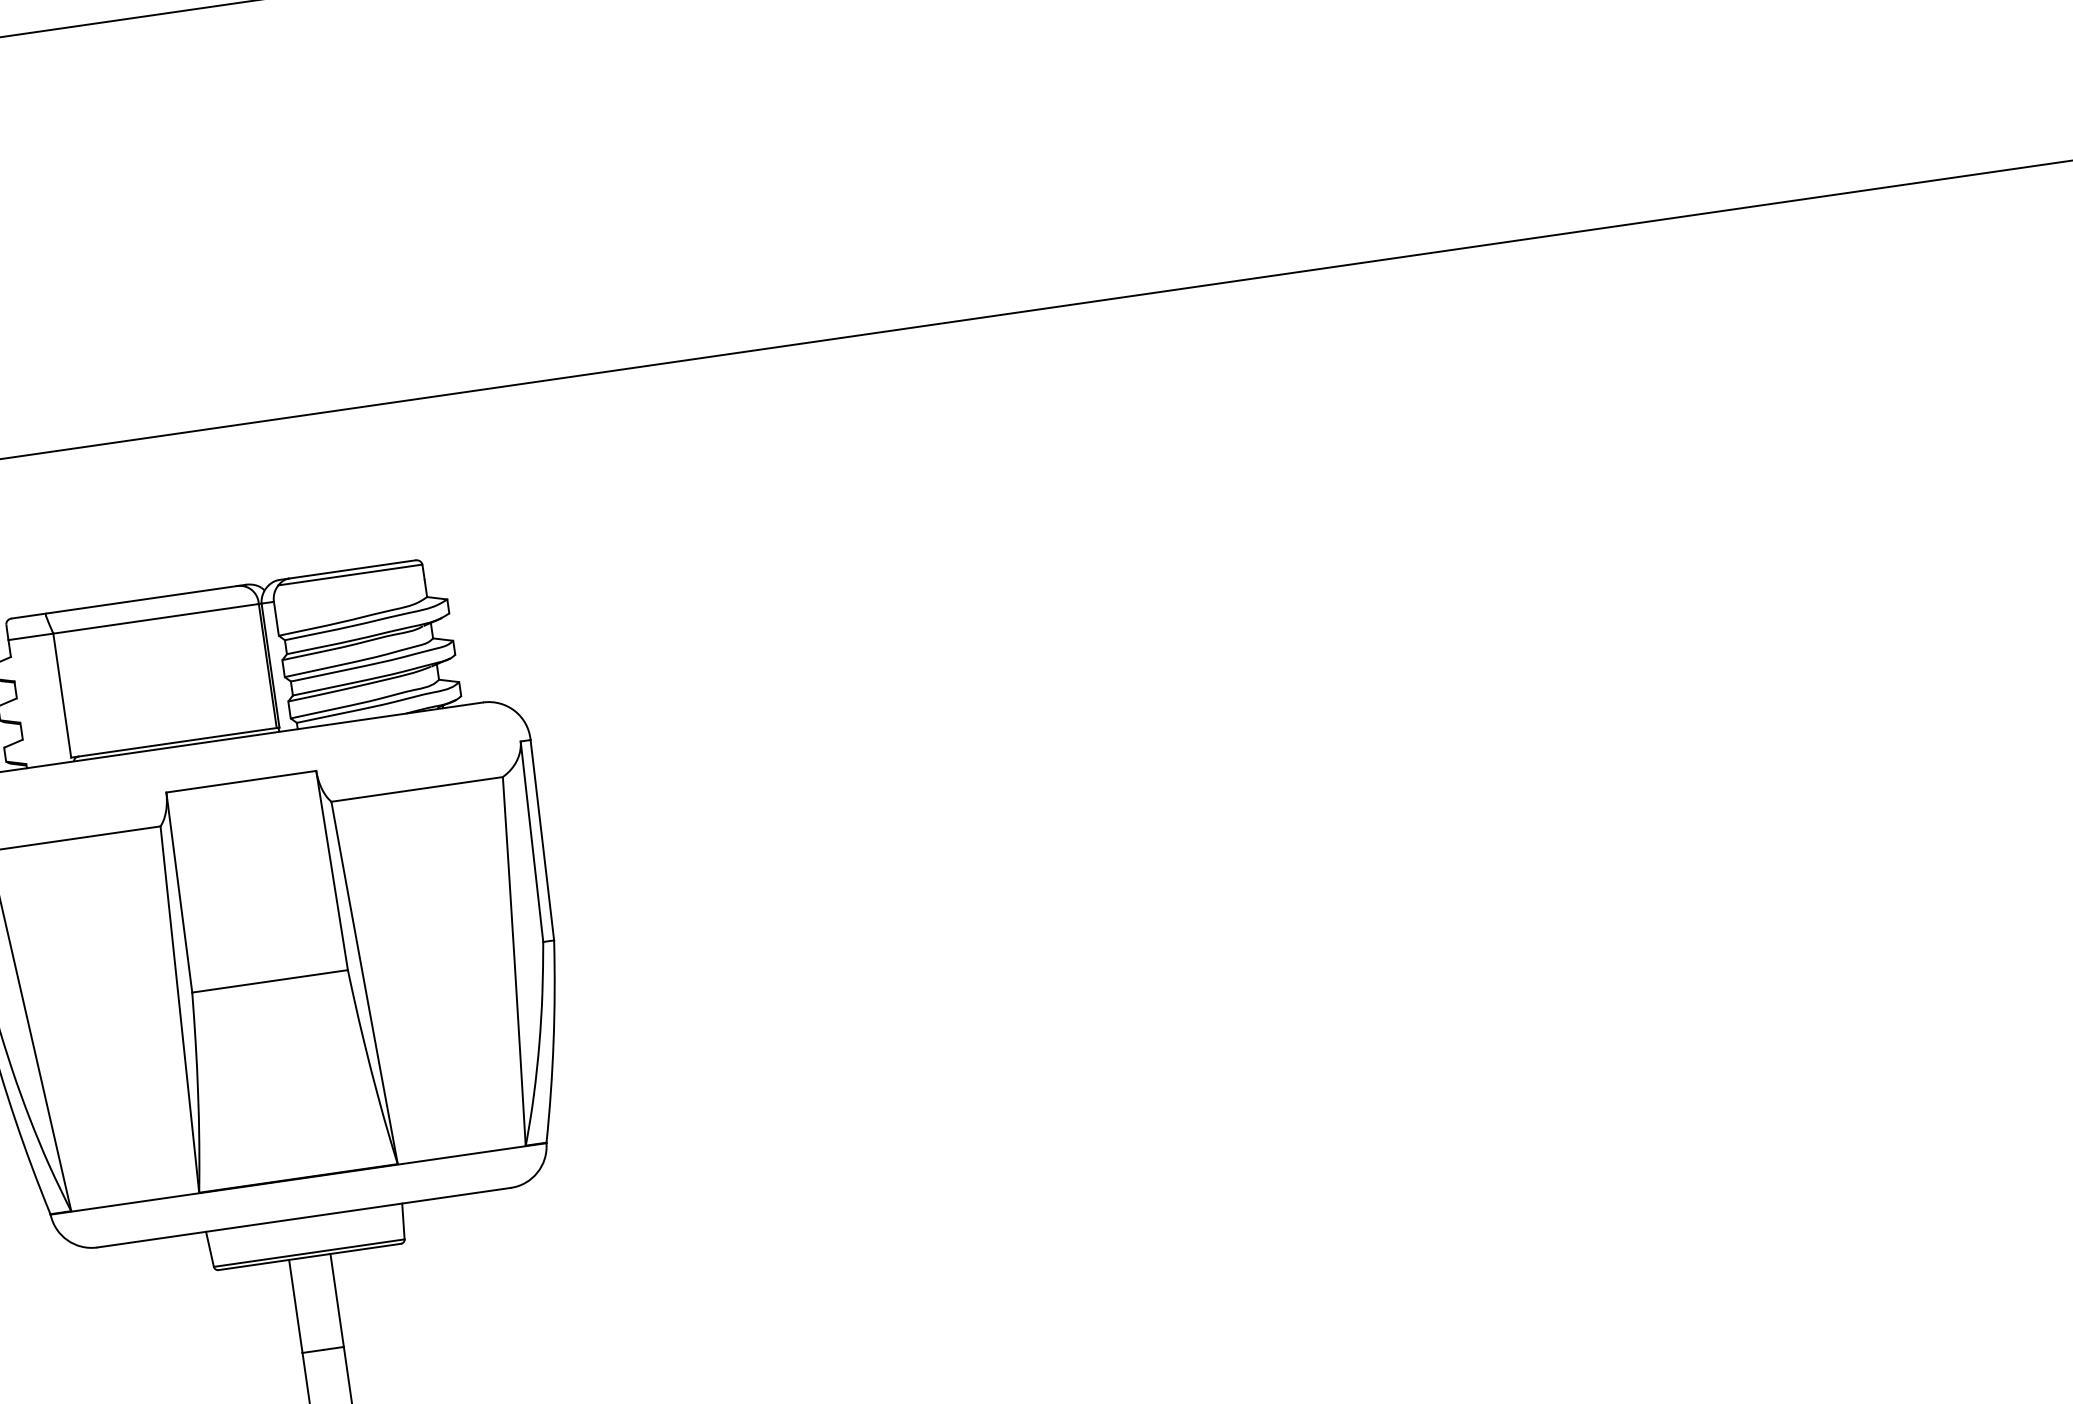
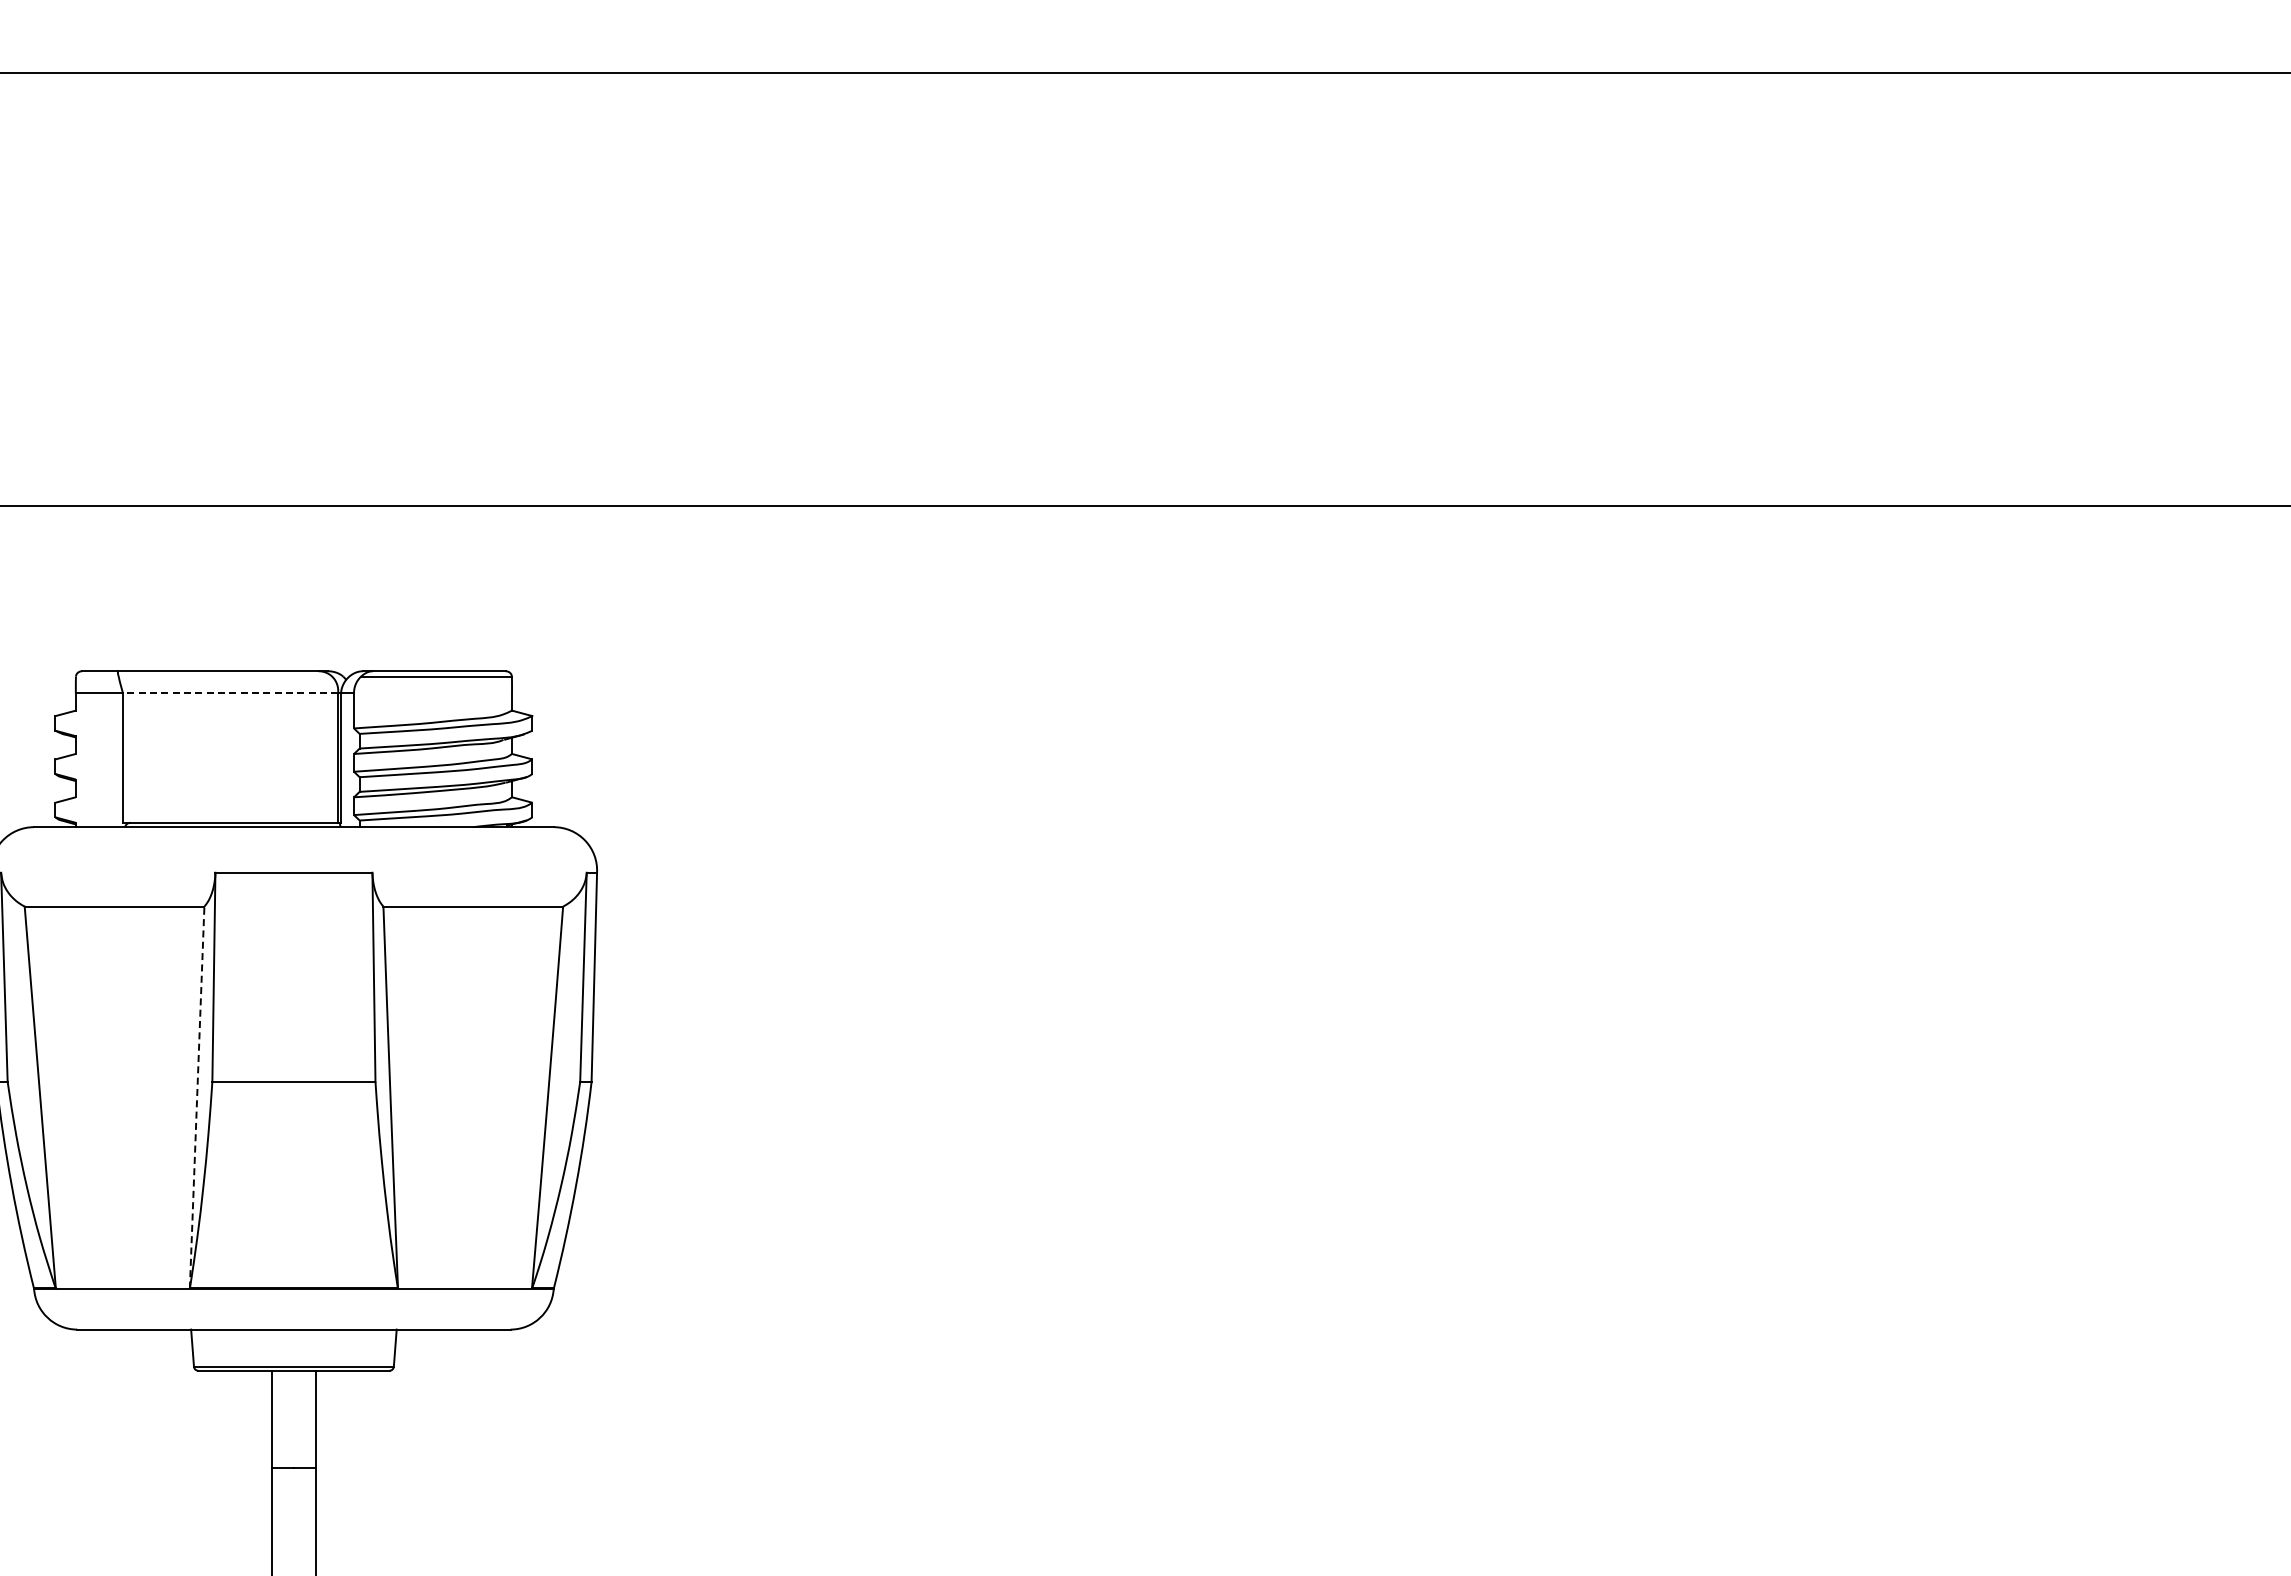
line: (156, 618) -> (230, 692), solid -> dashed
line: (180, 1009) -> (197, 1097), solid -> dashed

